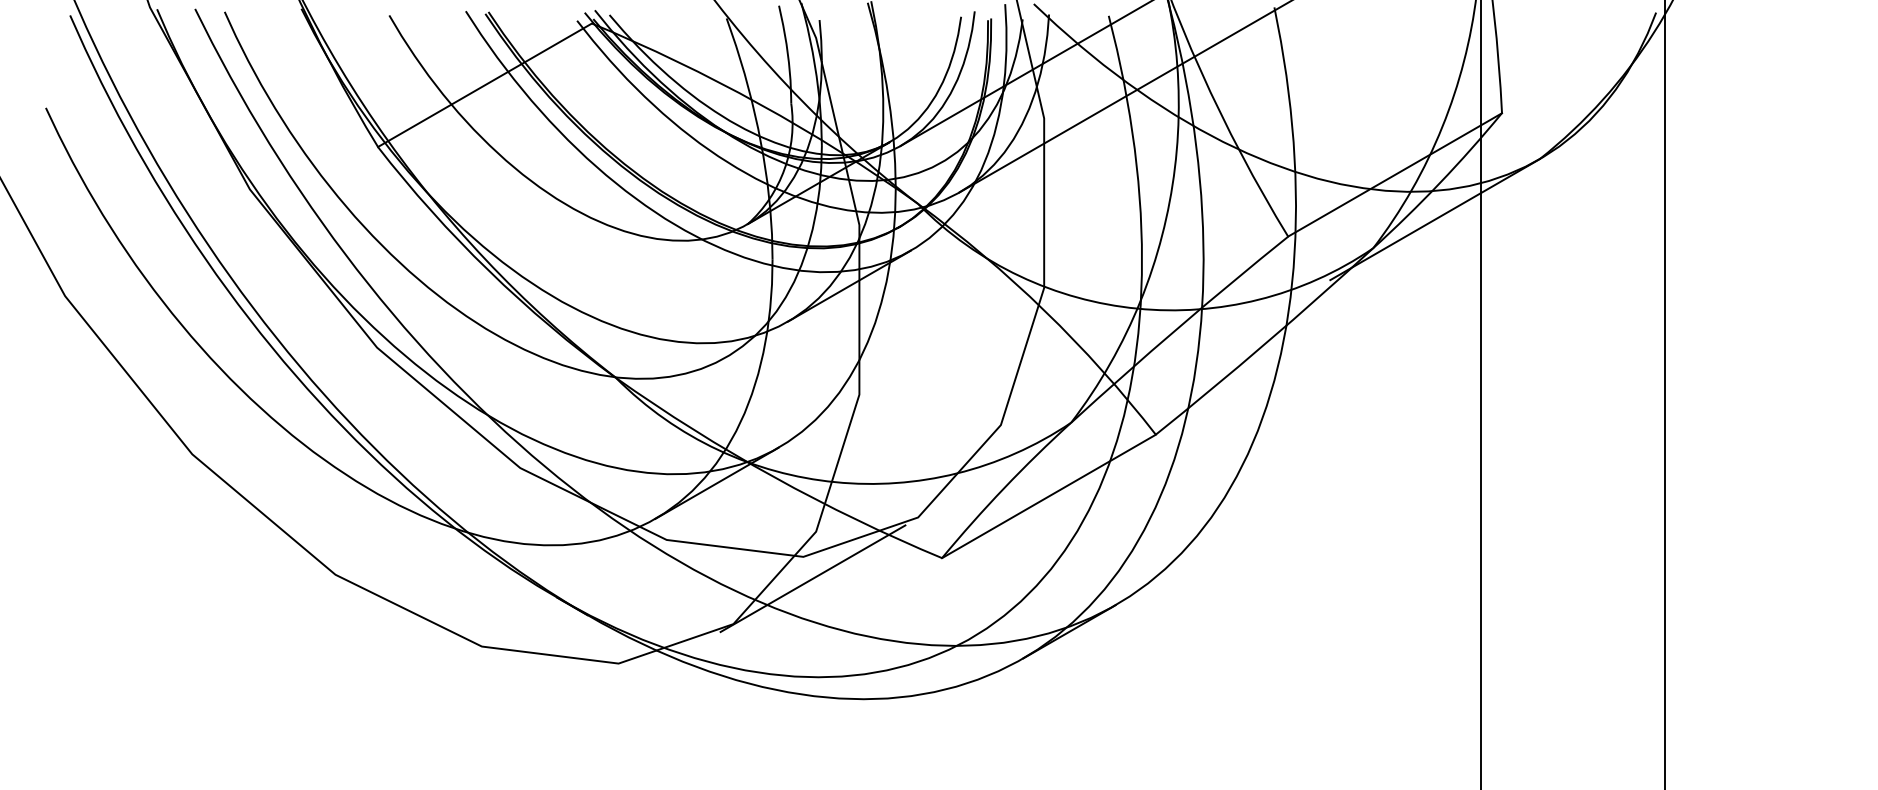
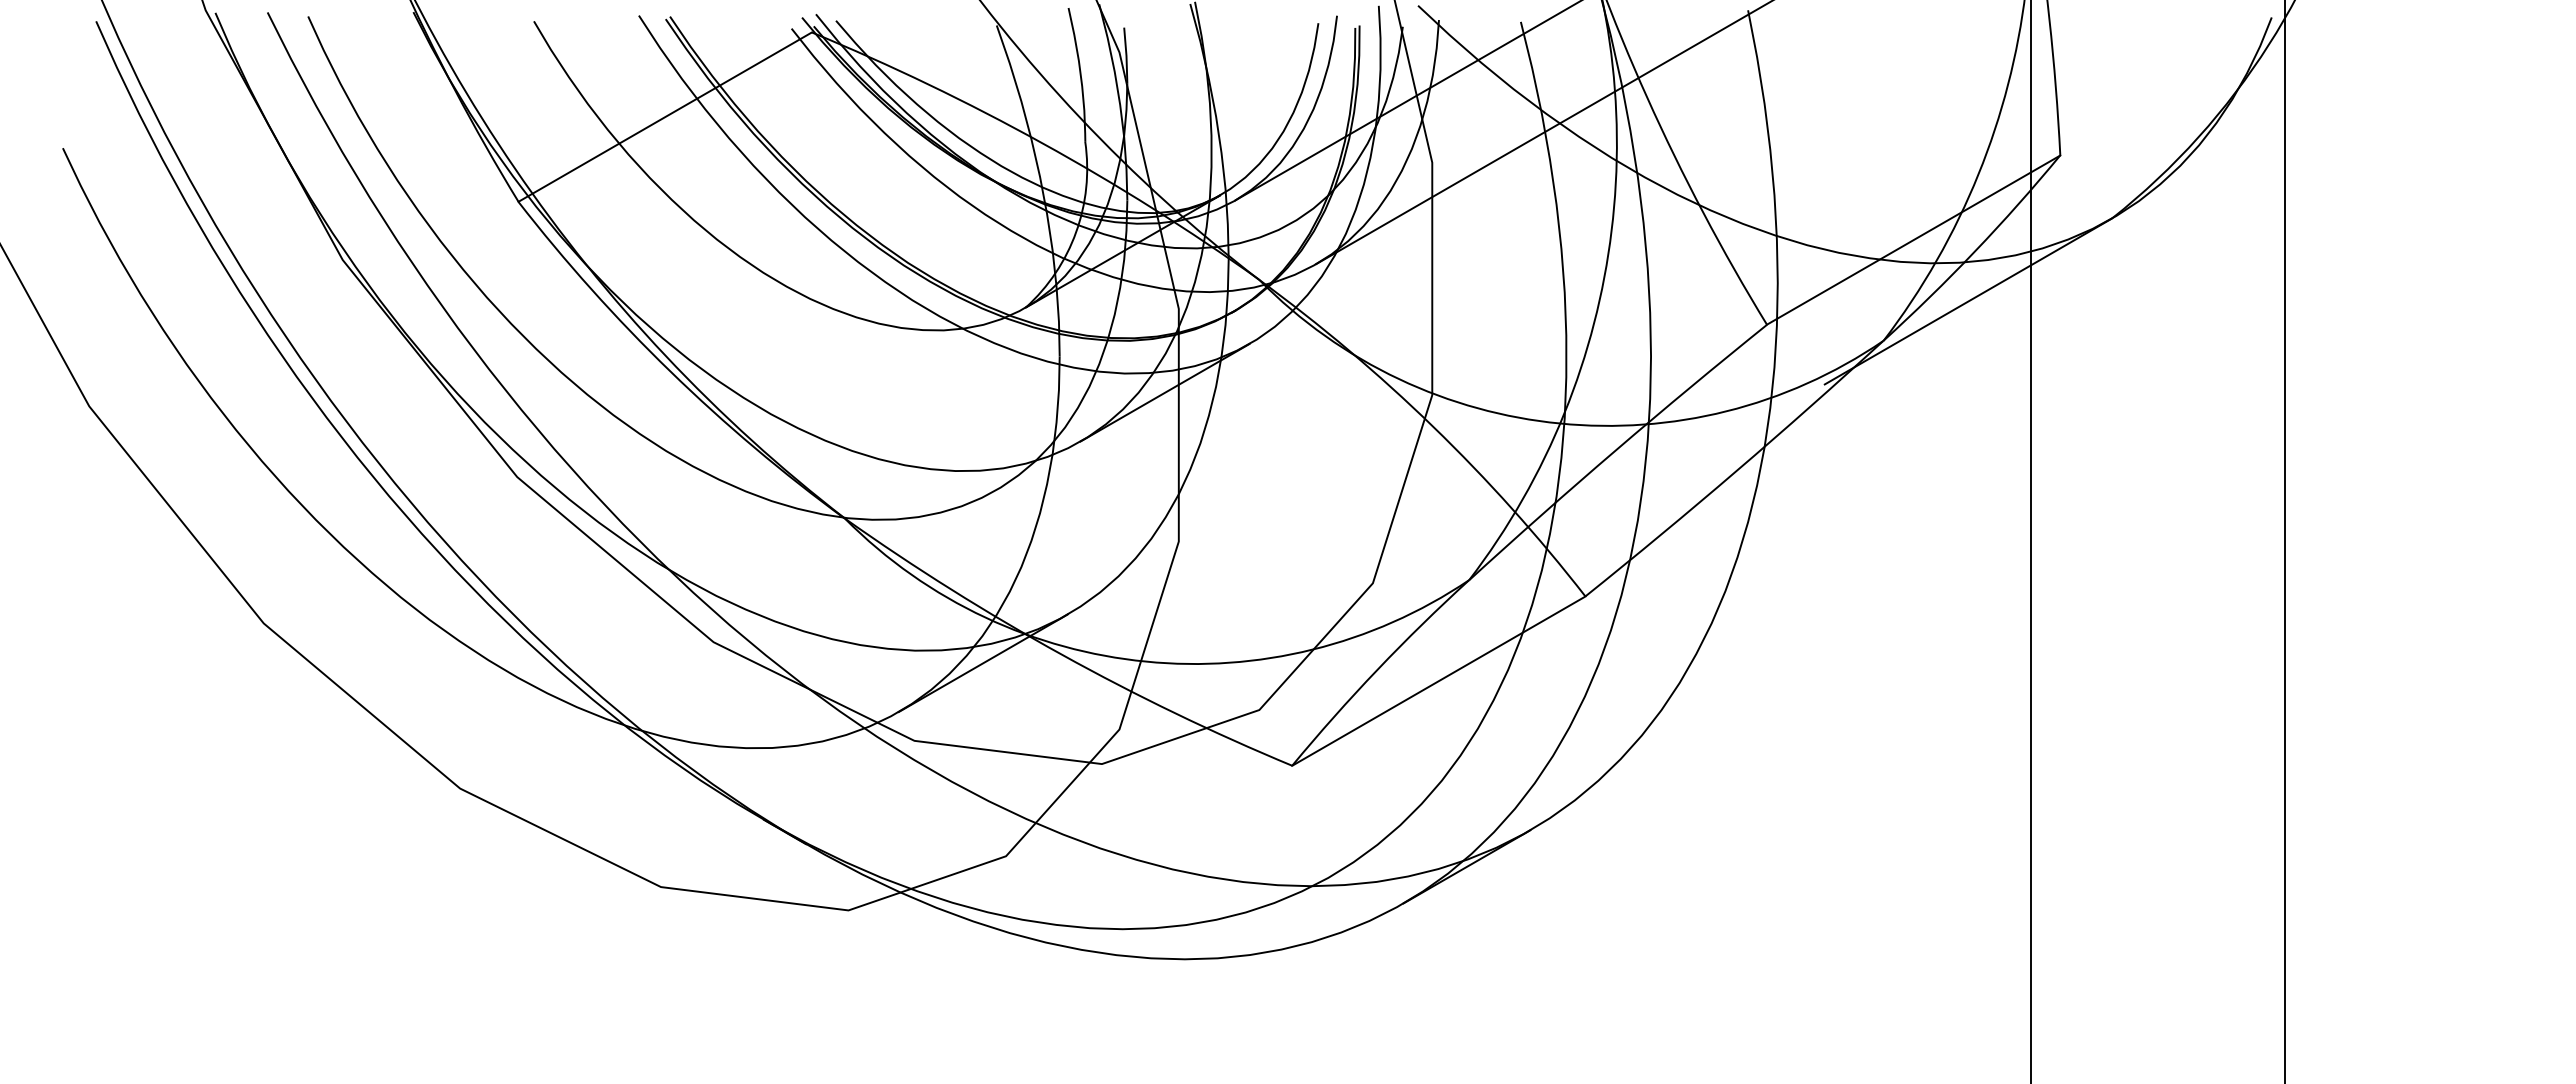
line: (812, 578) -> (1114, 793), removed

